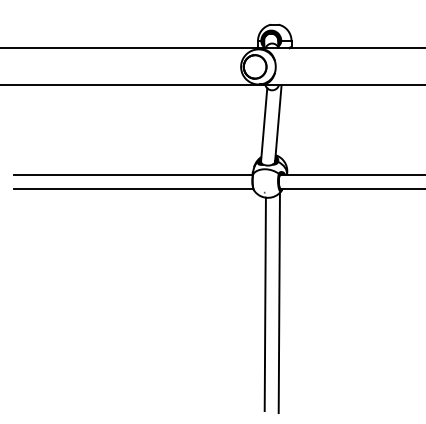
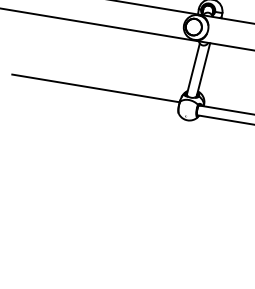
line: (133, 188) -> (94, 98), removed
line: (278, 302) -> (182, 194), removed
line: (264, 304) -> (172, 194), removed

